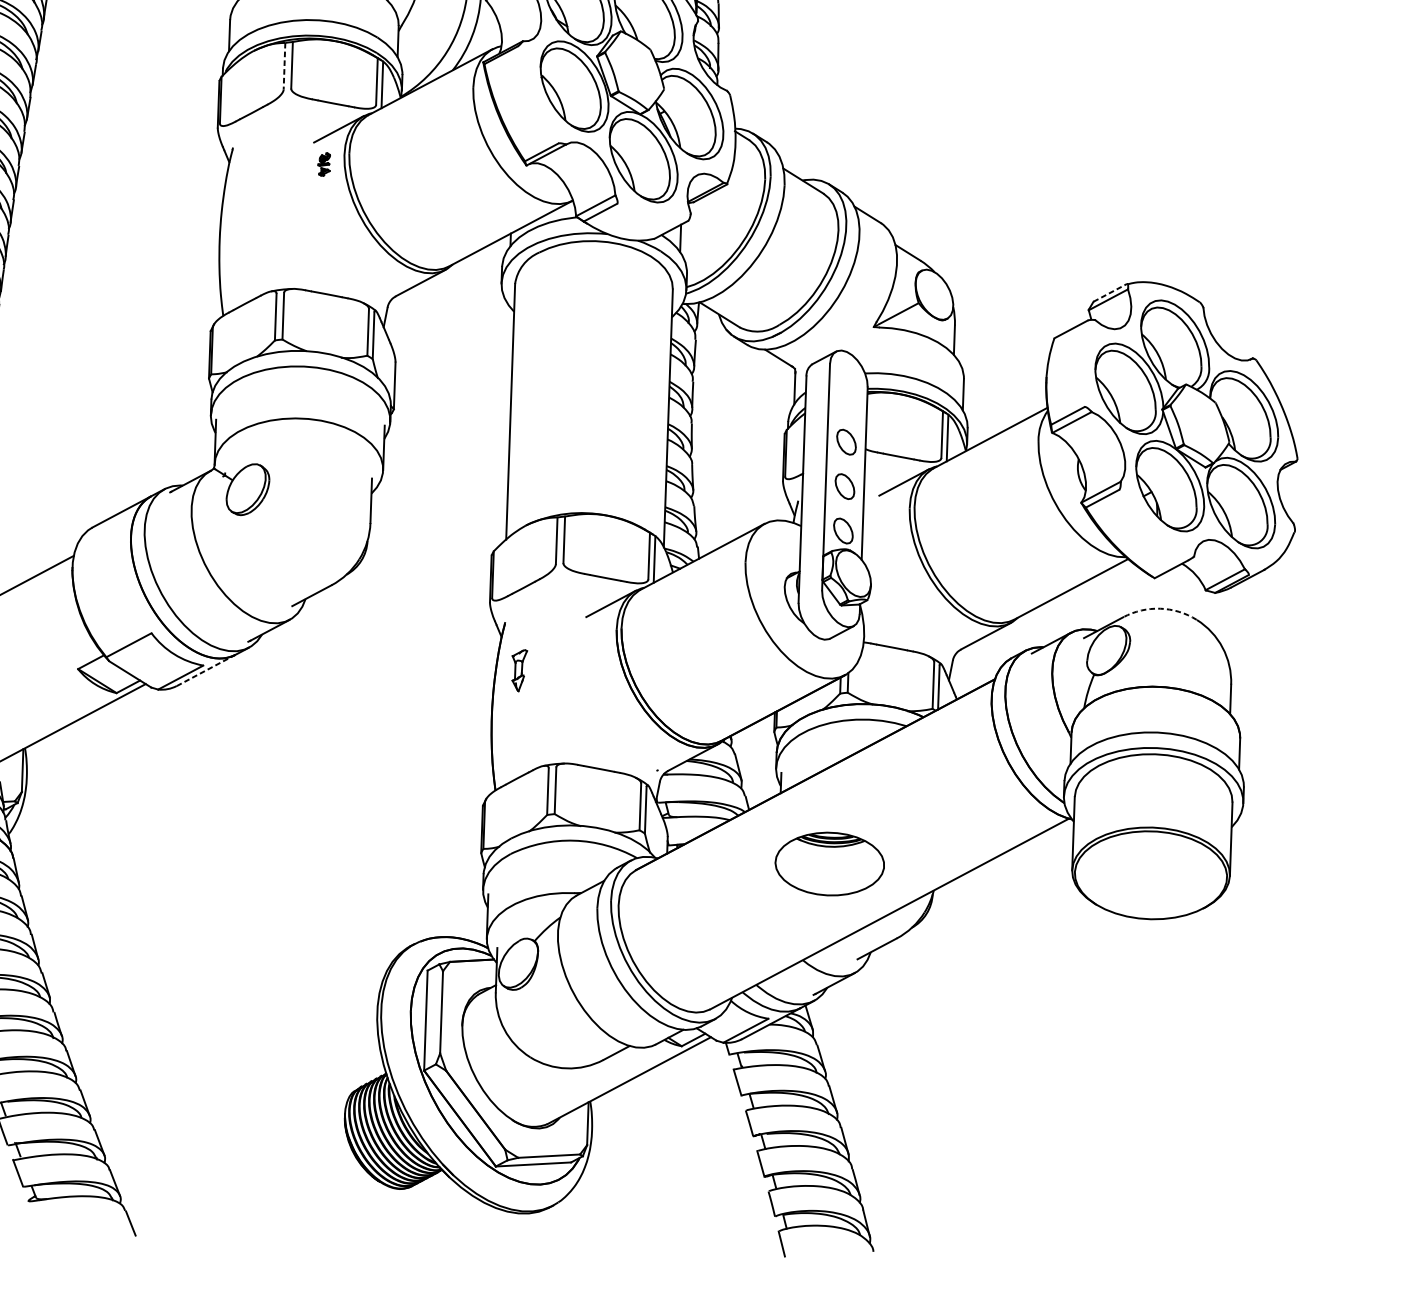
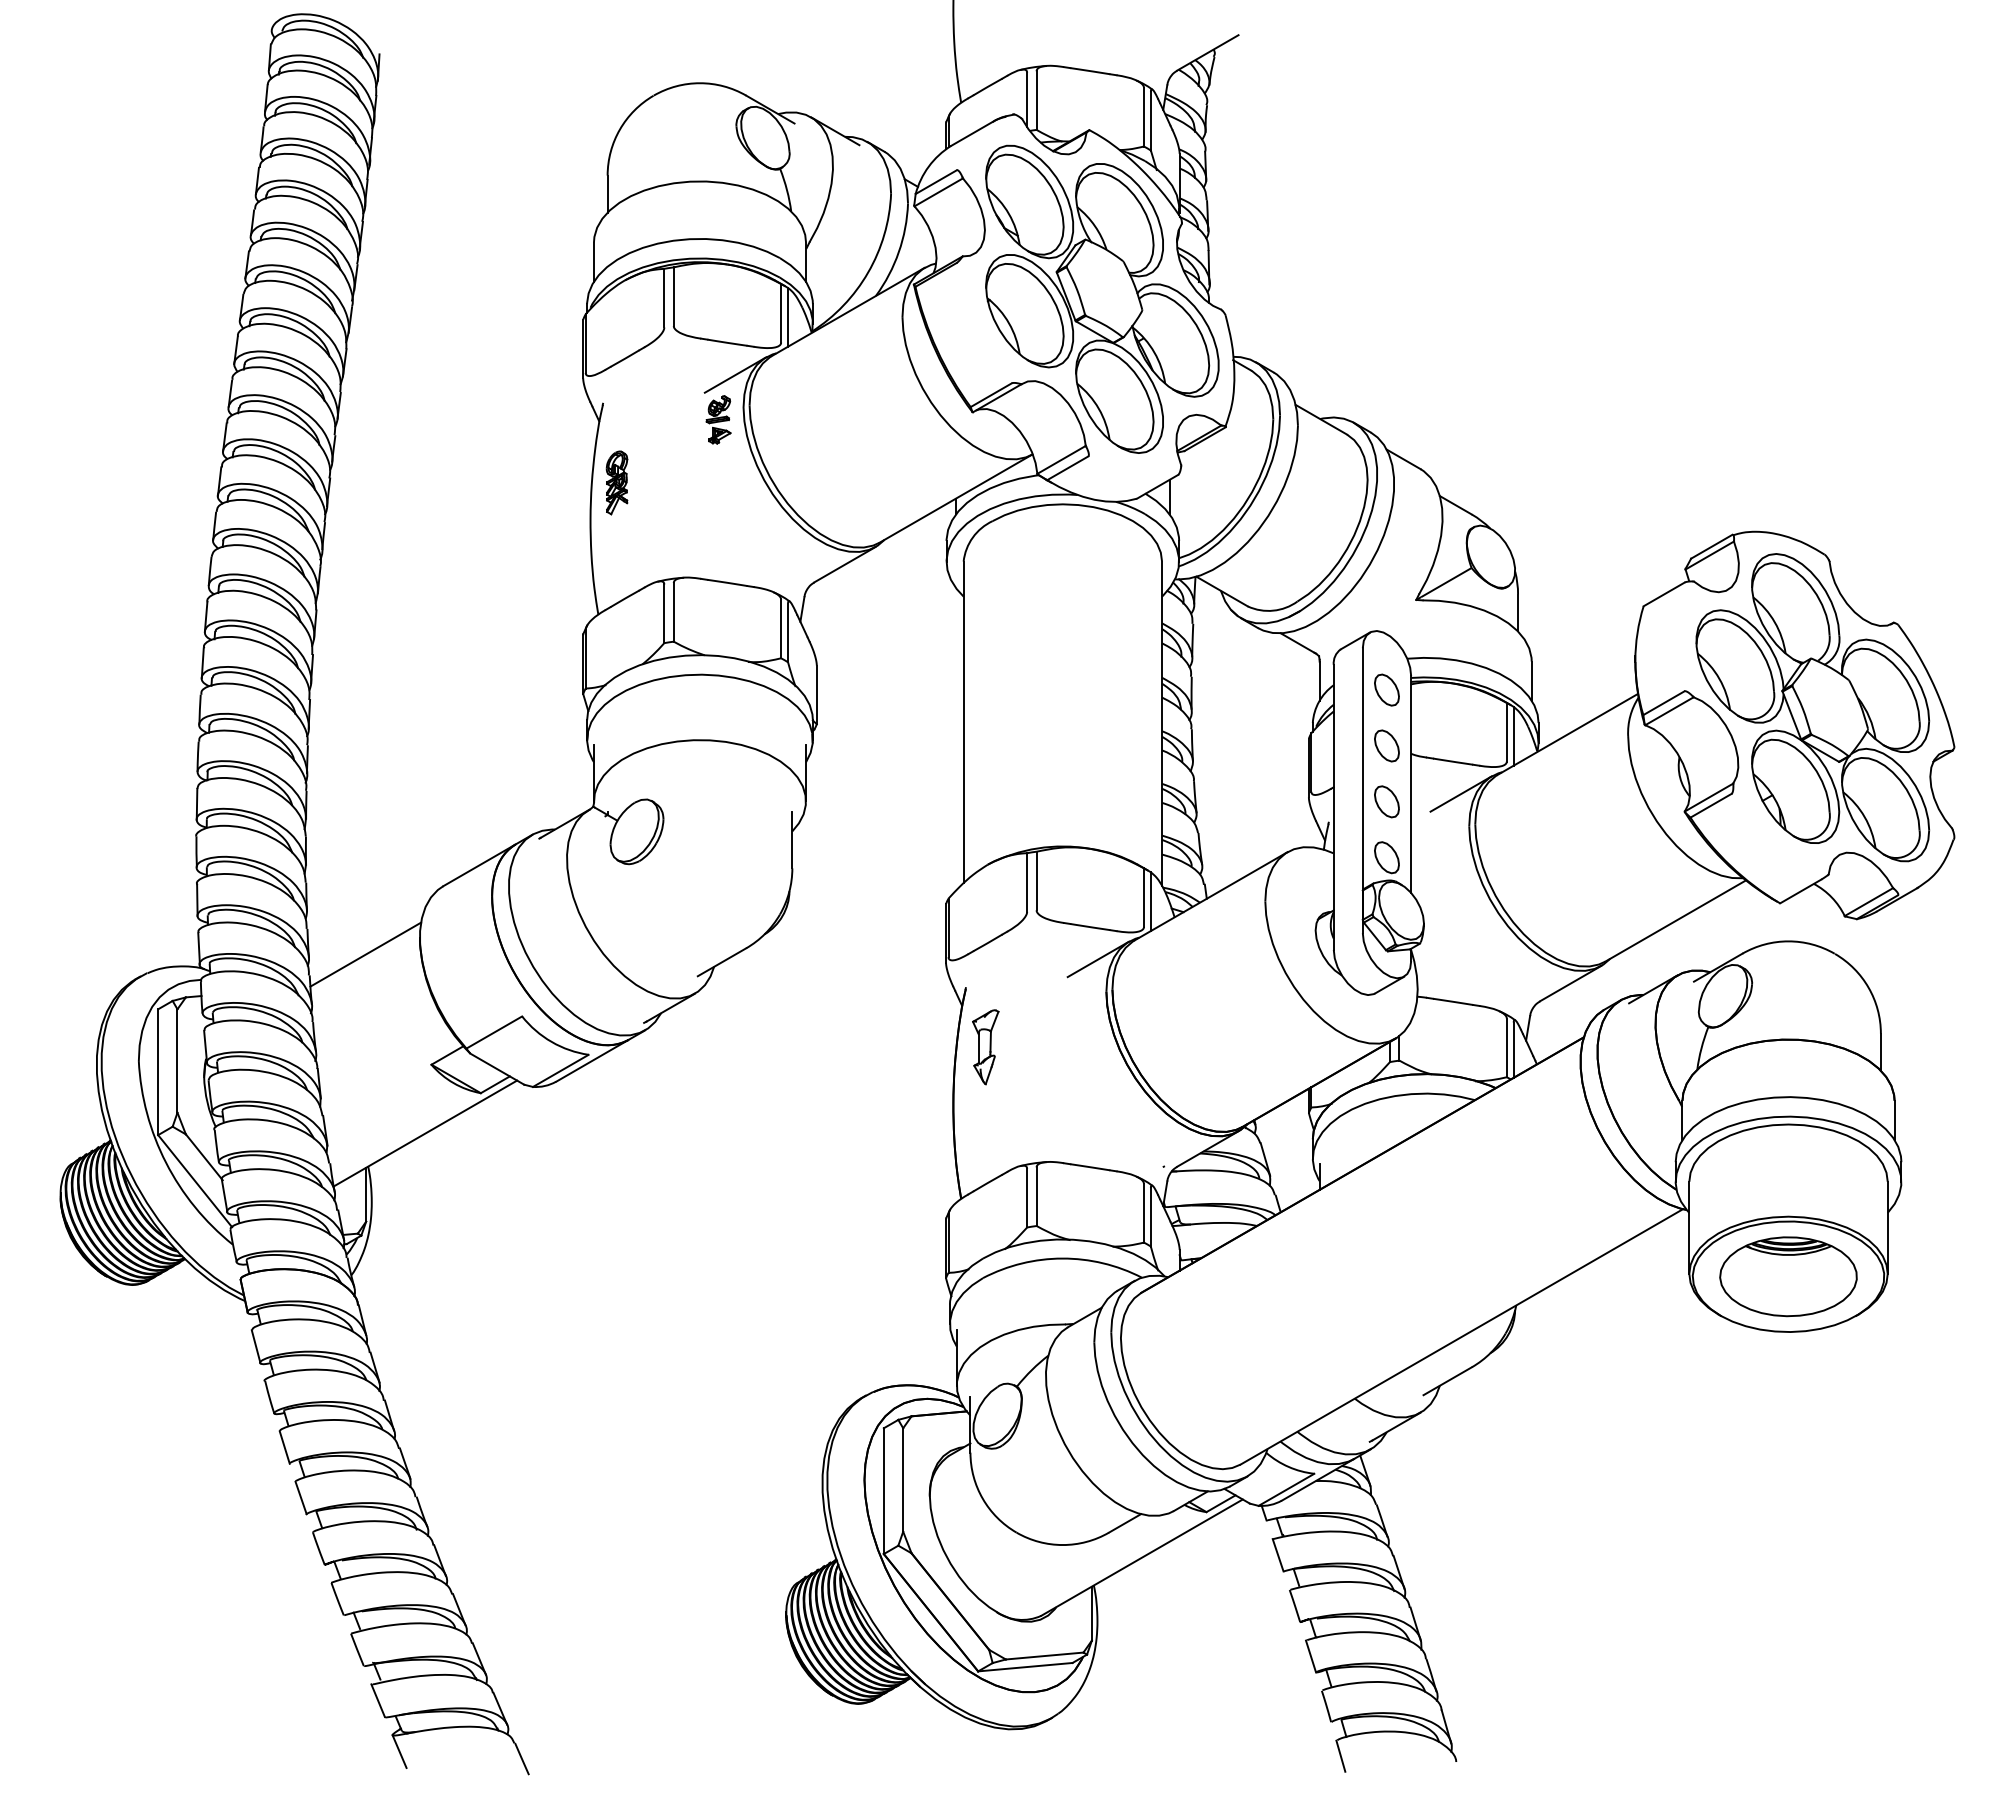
line: (284, 66) -> (664, 298), dashed -> solid
part: (324, 164) -> (718, 419), size x1.67
part: (241, 211) -> (616, 482), added
line: (1110, 292) -> (1711, 546), dashed -> solid
part: (847, 397) -> (1386, 689), added
arc: (1160, 608) -> (1788, 941), dashed -> solid
line: (206, 670) -> (592, 1060), dashed -> solid
part: (519, 670) -> (985, 1047), size x1.43
part: (829, 863) -> (1788, 1276), moved
line: (33, 1214) -> (399, 1751), added

